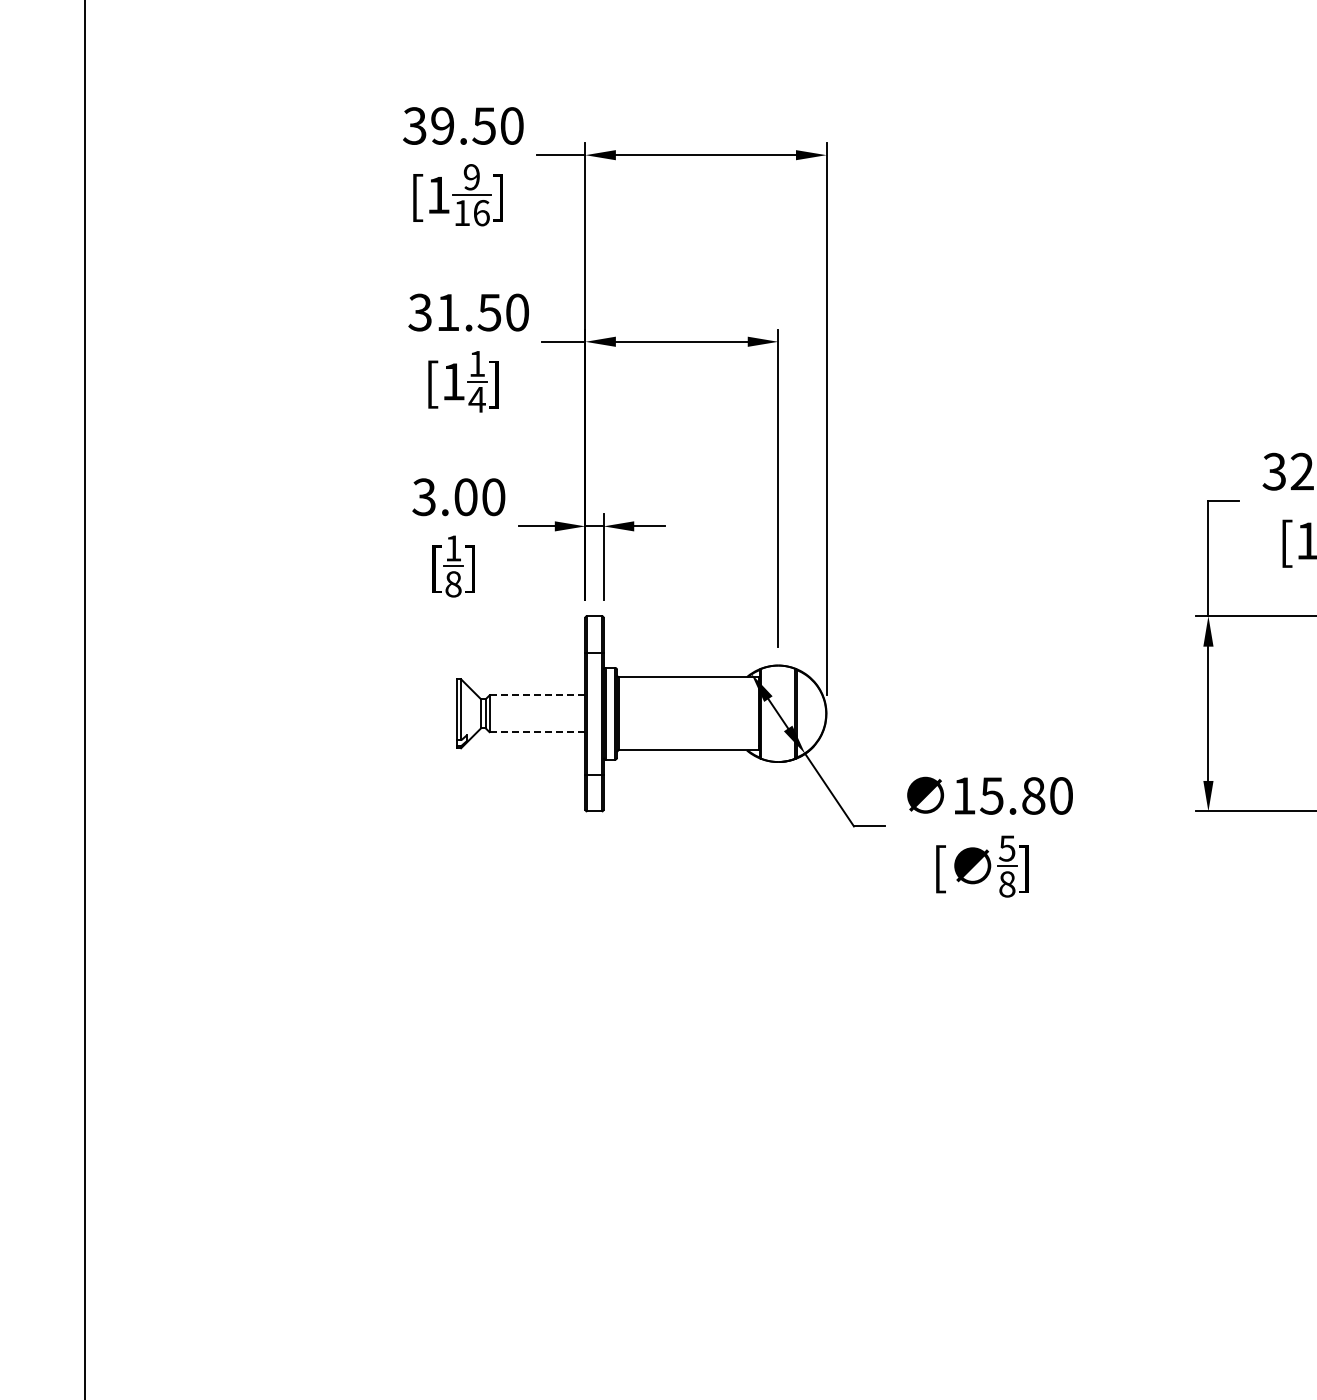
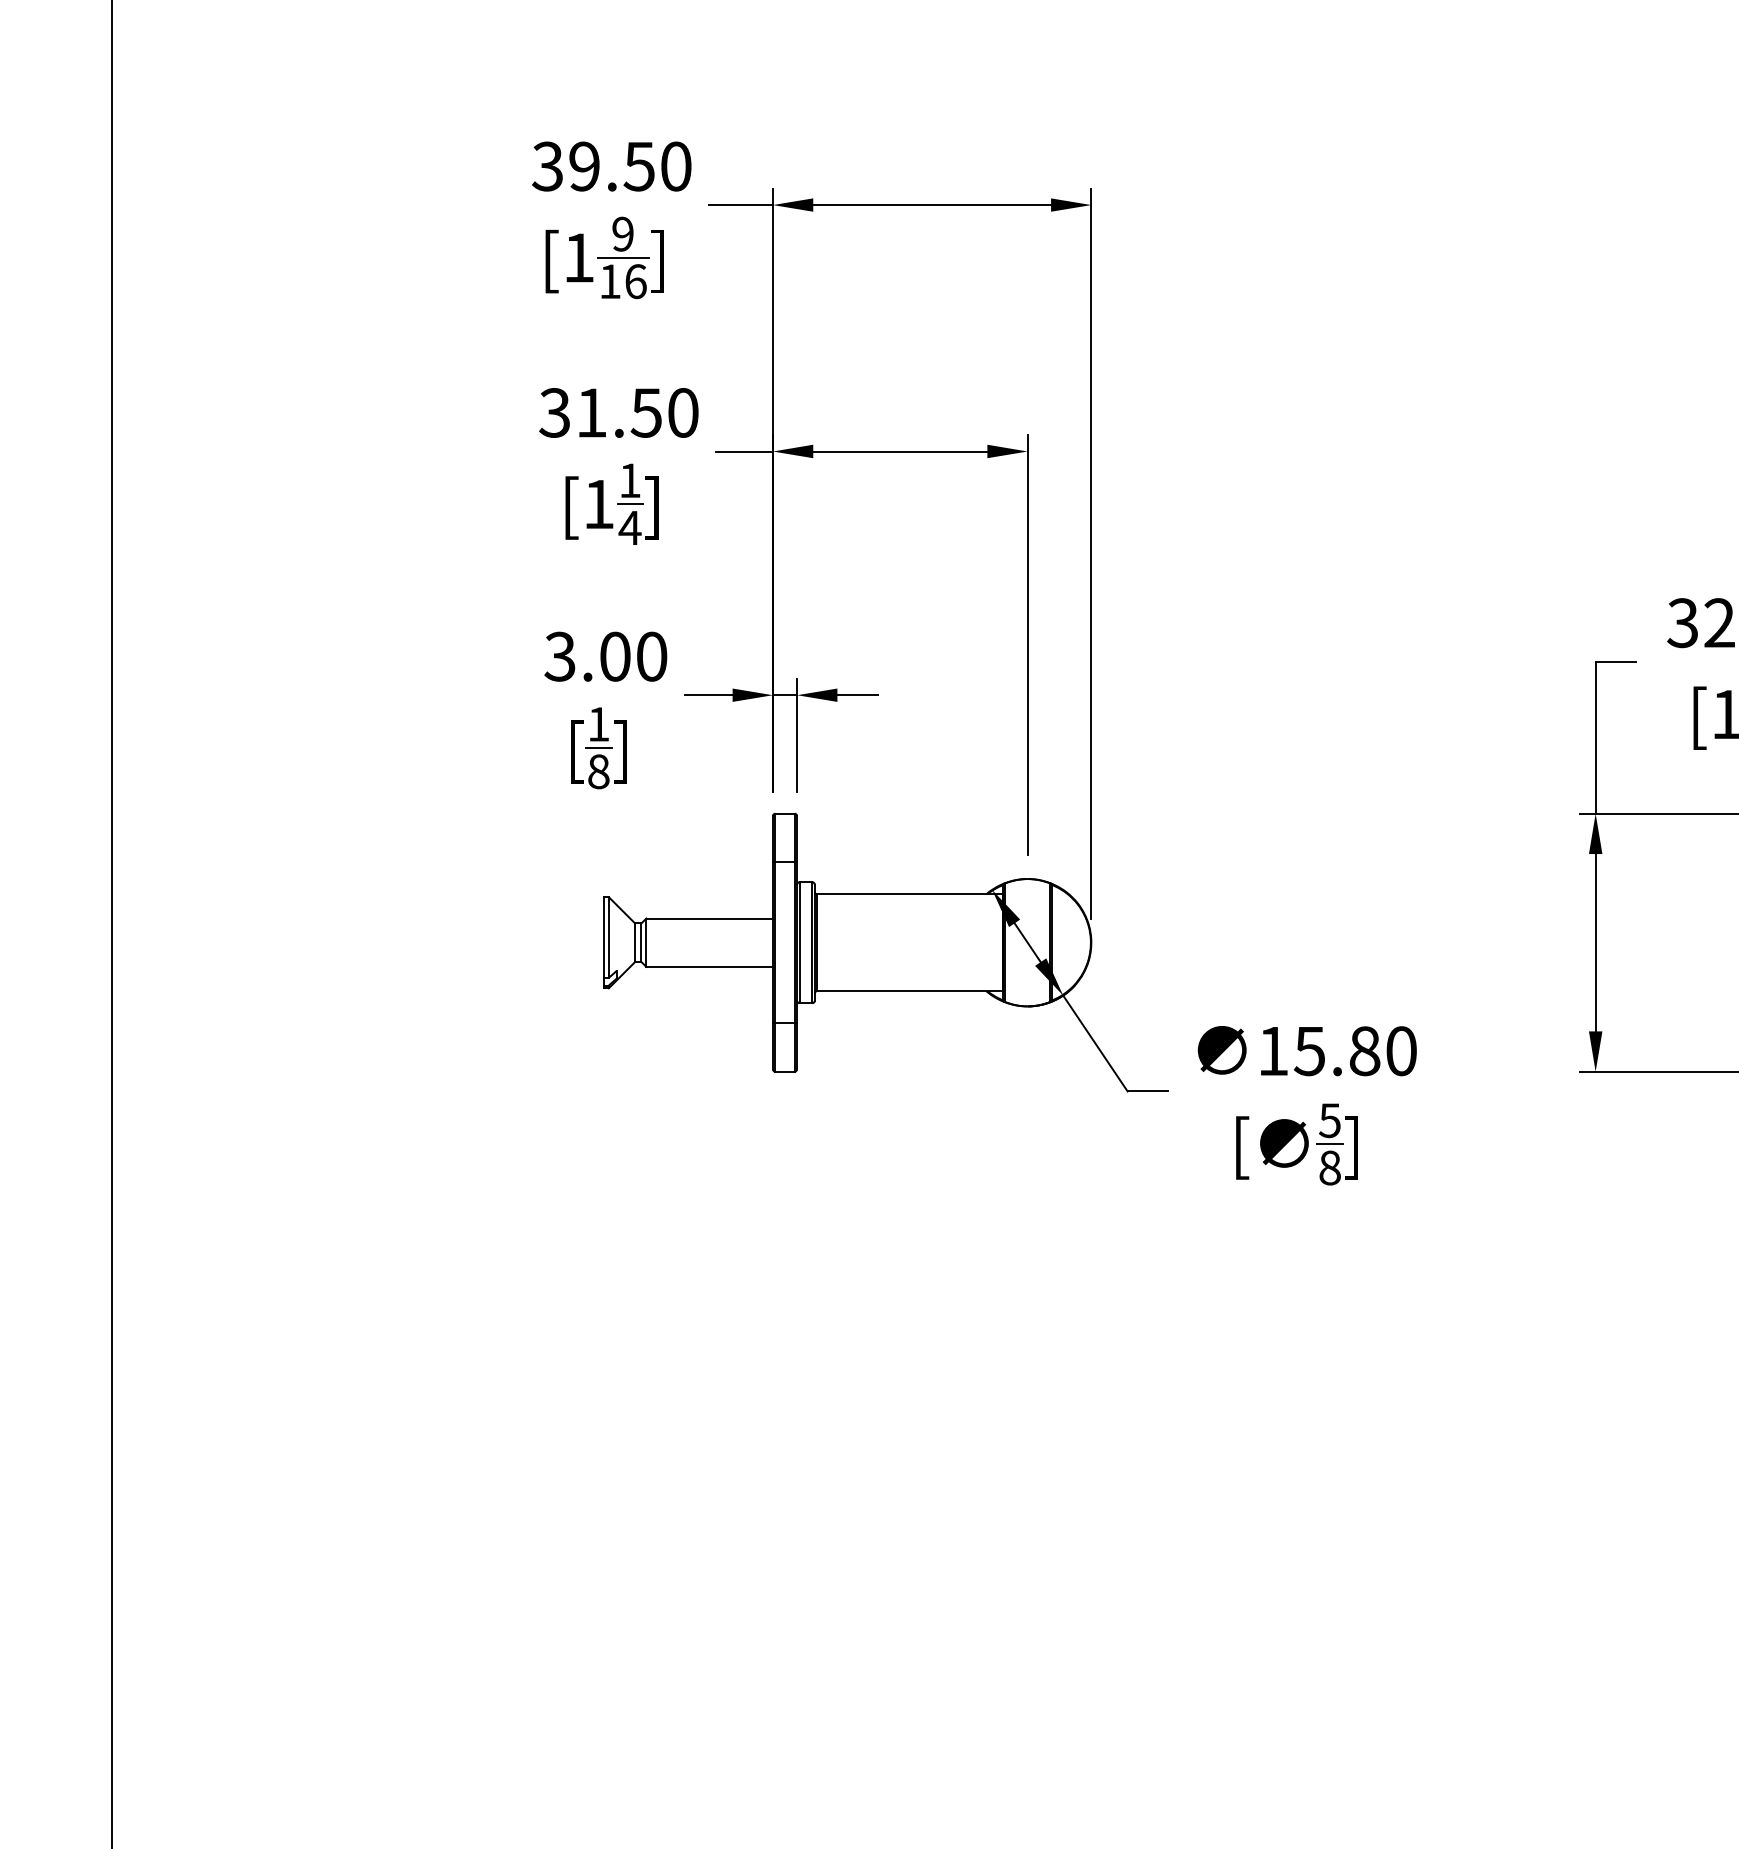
line: (537, 695) -> (709, 918), dashed -> solid
line: (537, 732) -> (709, 967), dashed -> solid

